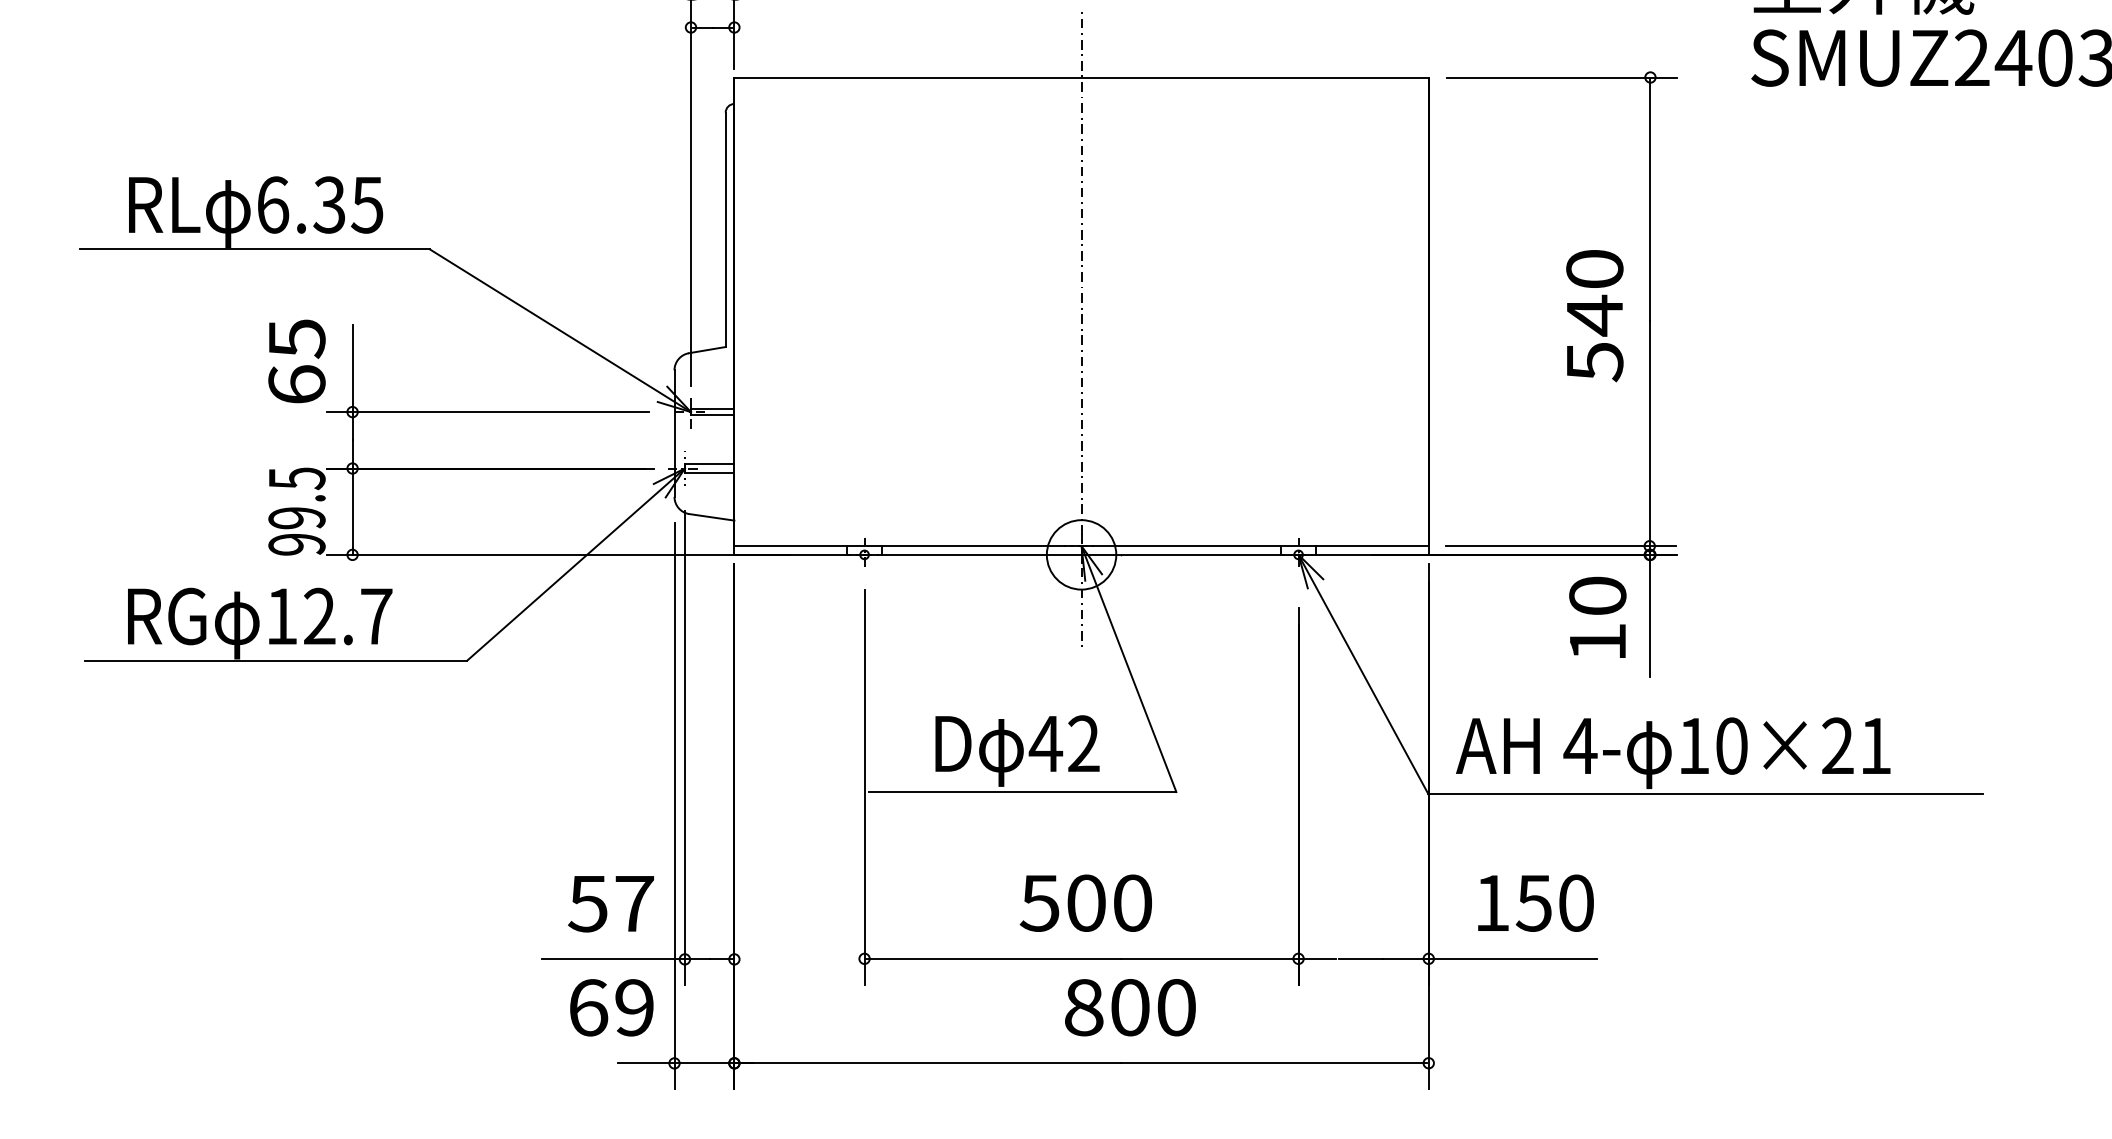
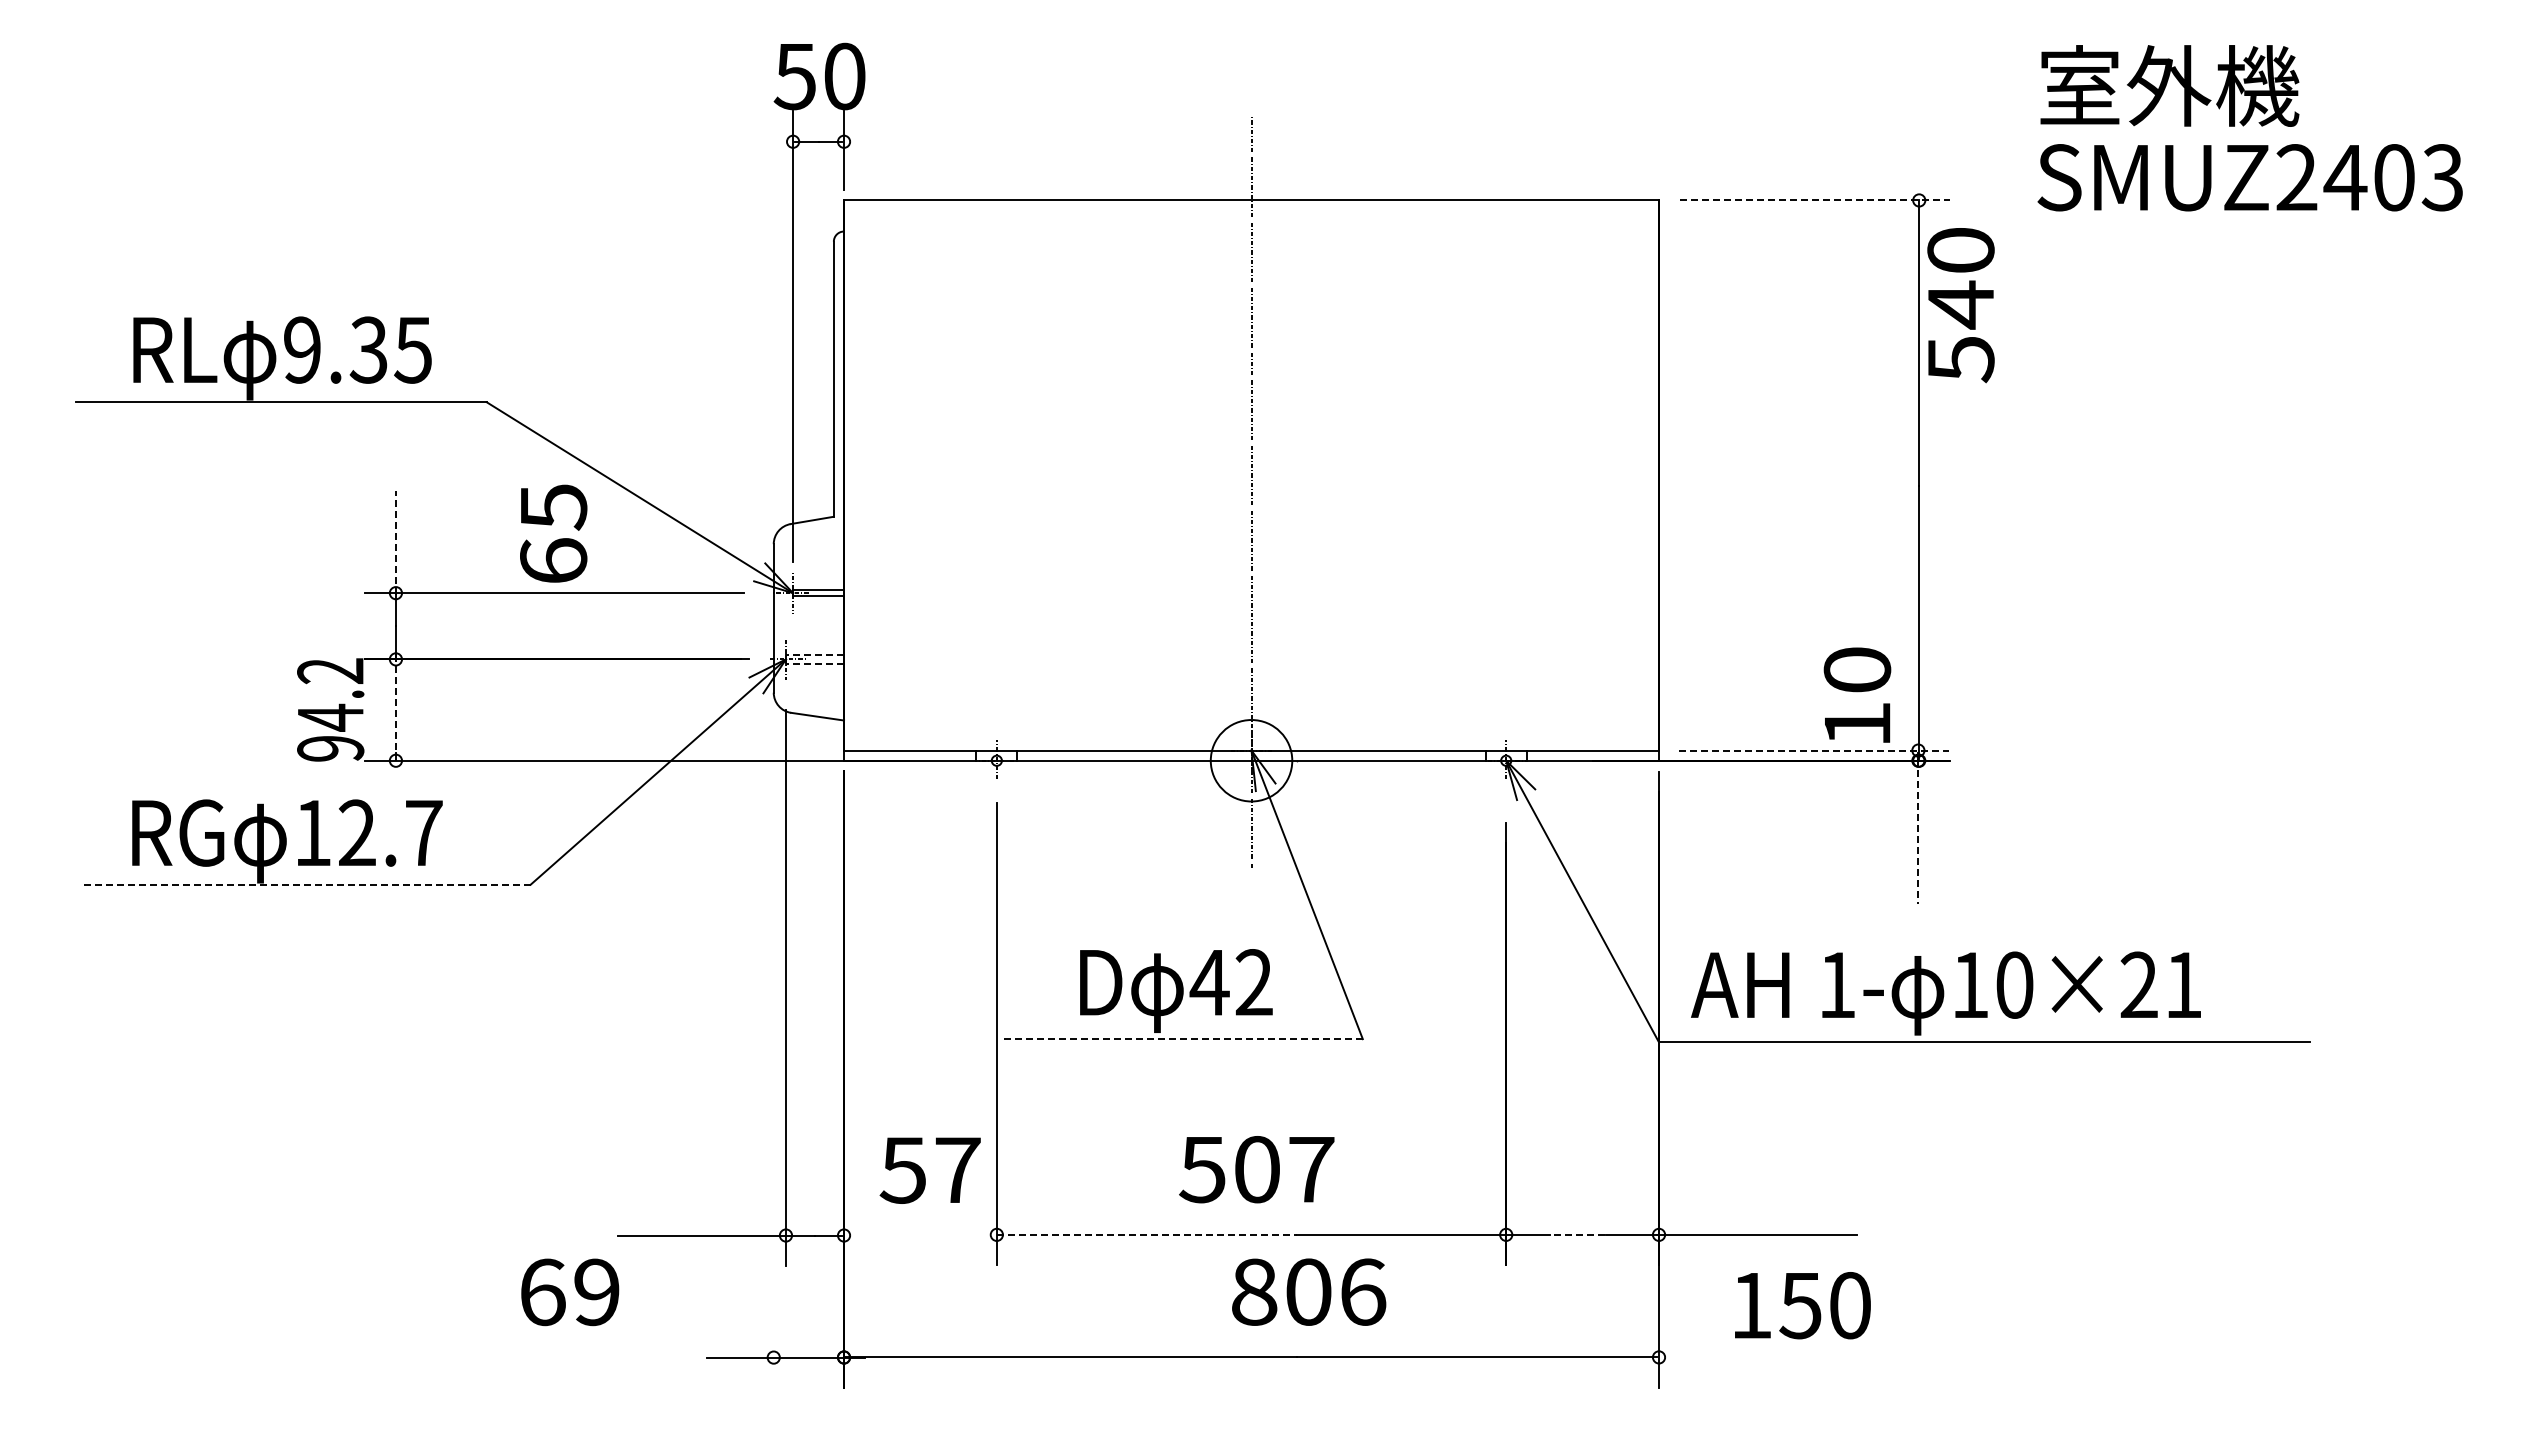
line: (1562, 77) -> (1815, 200), solid -> dashed
text: (272, 204) -> (302, 349), 6.35 -> 9.35
text: (1594, 316) -> (1960, 305), moved
text: (296, 361) -> (553, 533), moved
line: (352, 369) -> (395, 543), solid -> dashed
line: (709, 464) -> (814, 654), solid -> dashed
line: (709, 472) -> (814, 664), solid -> dashed
text: (296, 498) -> (330, 694), 99.5 -> 94.2
line: (352, 512) -> (395, 710), solid -> dashed
line: (1561, 546) -> (1814, 750), solid -> dashed
line: (1649, 615) -> (1918, 831), solid -> dashed
text: (1597, 616) -> (1857, 694), moved
line: (275, 660) -> (305, 884), solid -> dashed
text: (1580, 745) -> (1837, 984), 4- -> 1-
line: (1022, 792) -> (1182, 1039), solid -> dashed
line: (674, 806) -> (773, 1055), removed
text: (610, 903) -> (929, 1170), moved
text: (1132, 903) -> (1311, 1169), 500 -> 507
text: (1535, 903) -> (1802, 1305), moved
line: (992, 958) -> (1147, 1234), solid -> dashed
line: (1360, 958) -> (1579, 1234), solid -> dashed
text: (612, 1007) -> (570, 1292), moved
text: (1176, 1007) -> (1363, 1291), 800 -> 806

